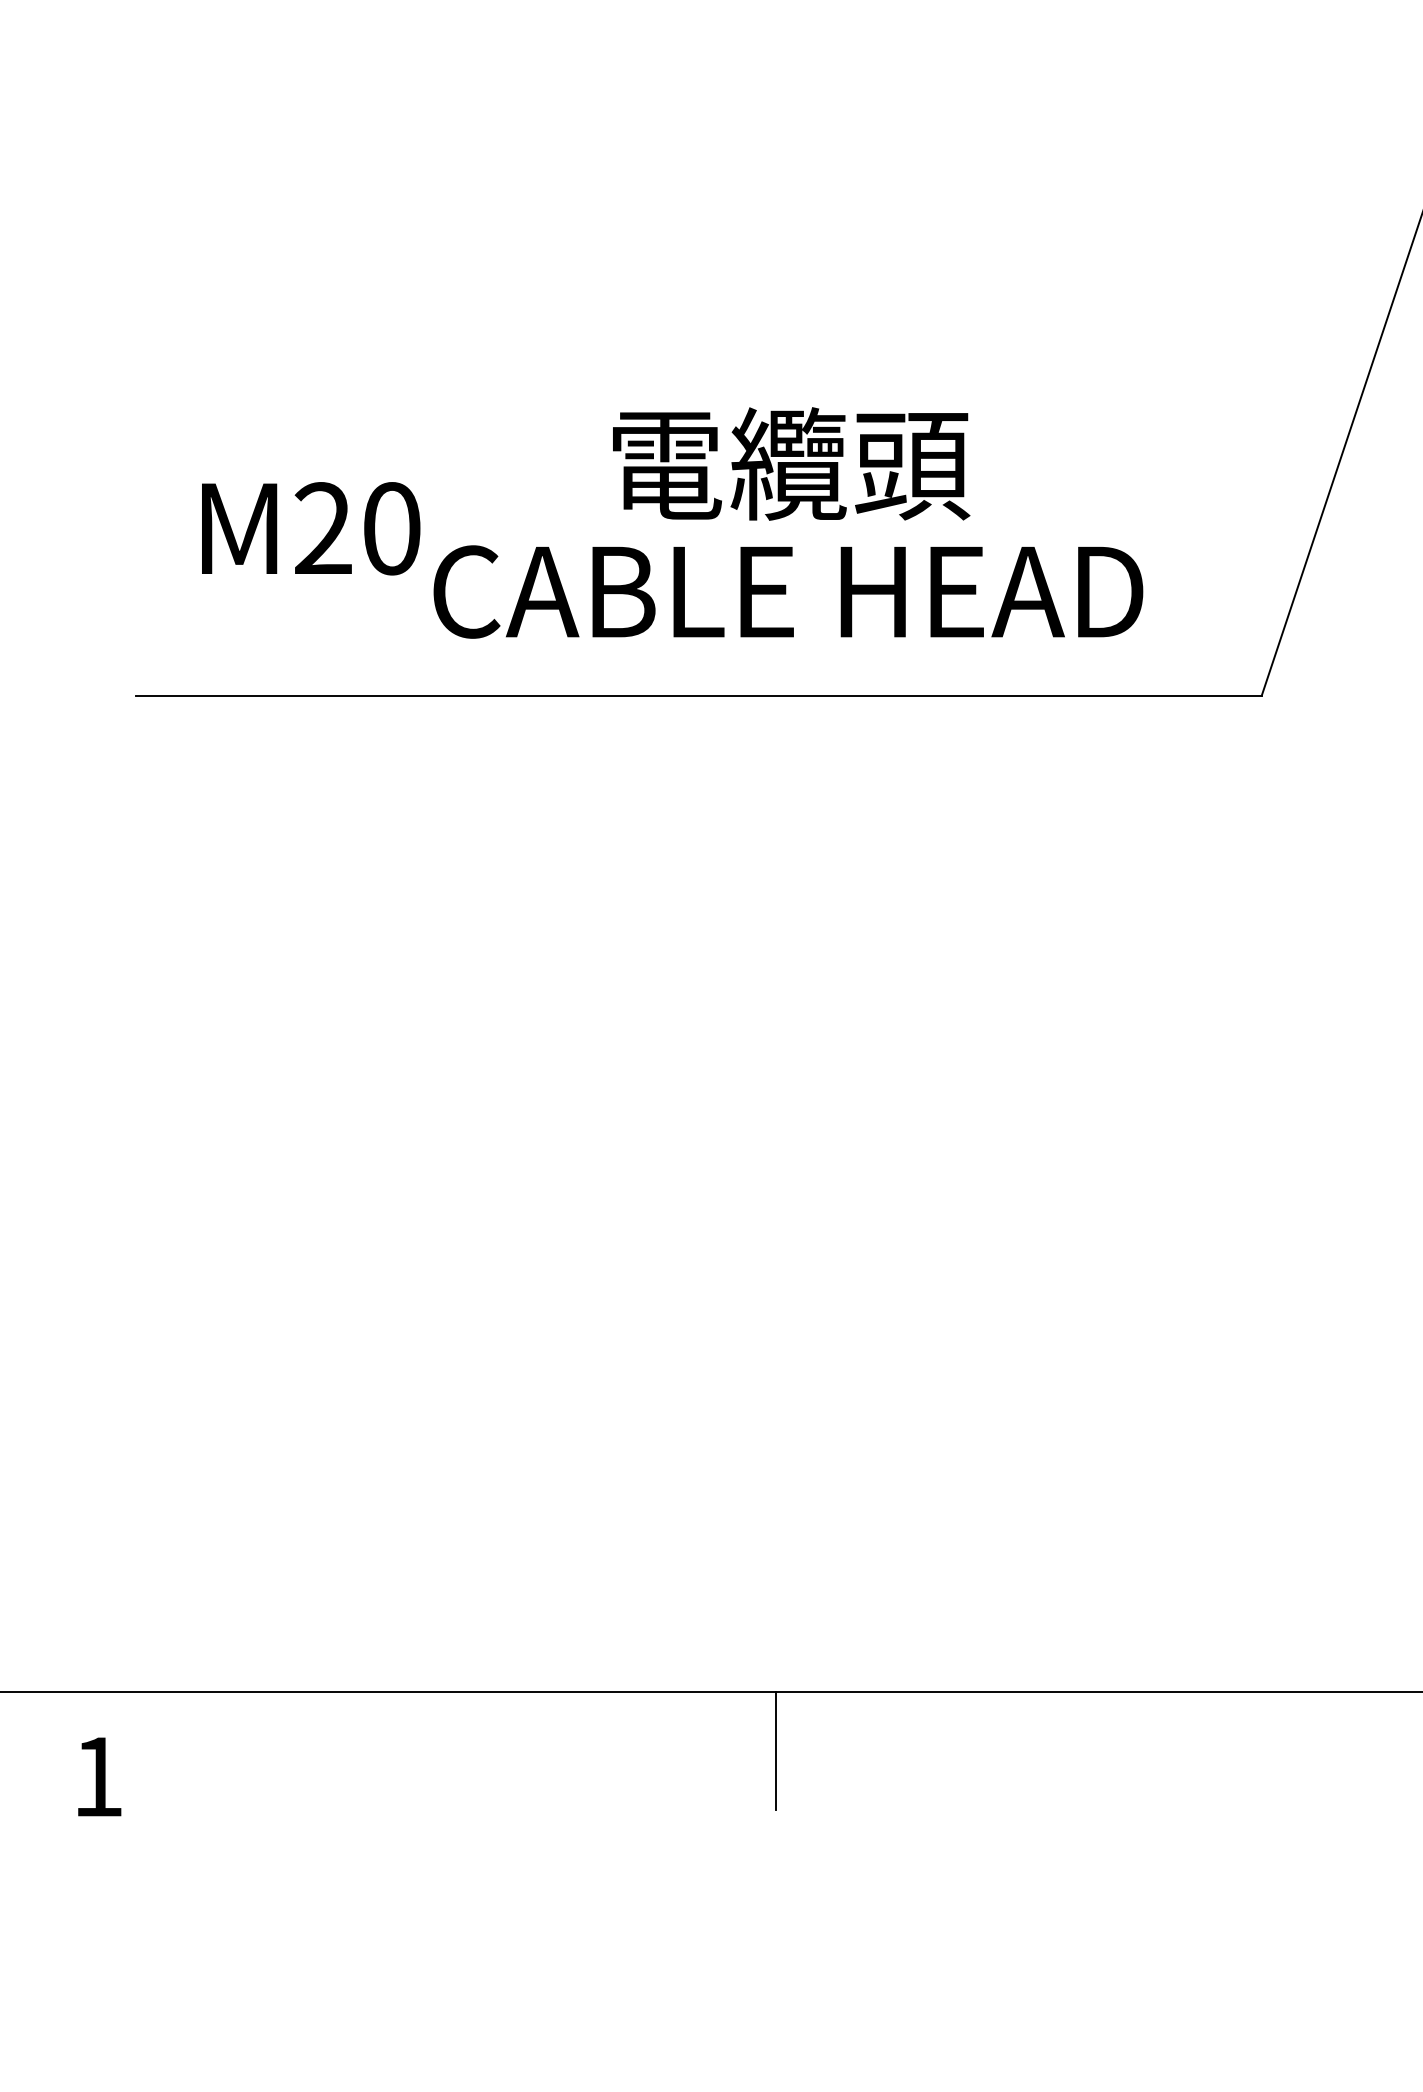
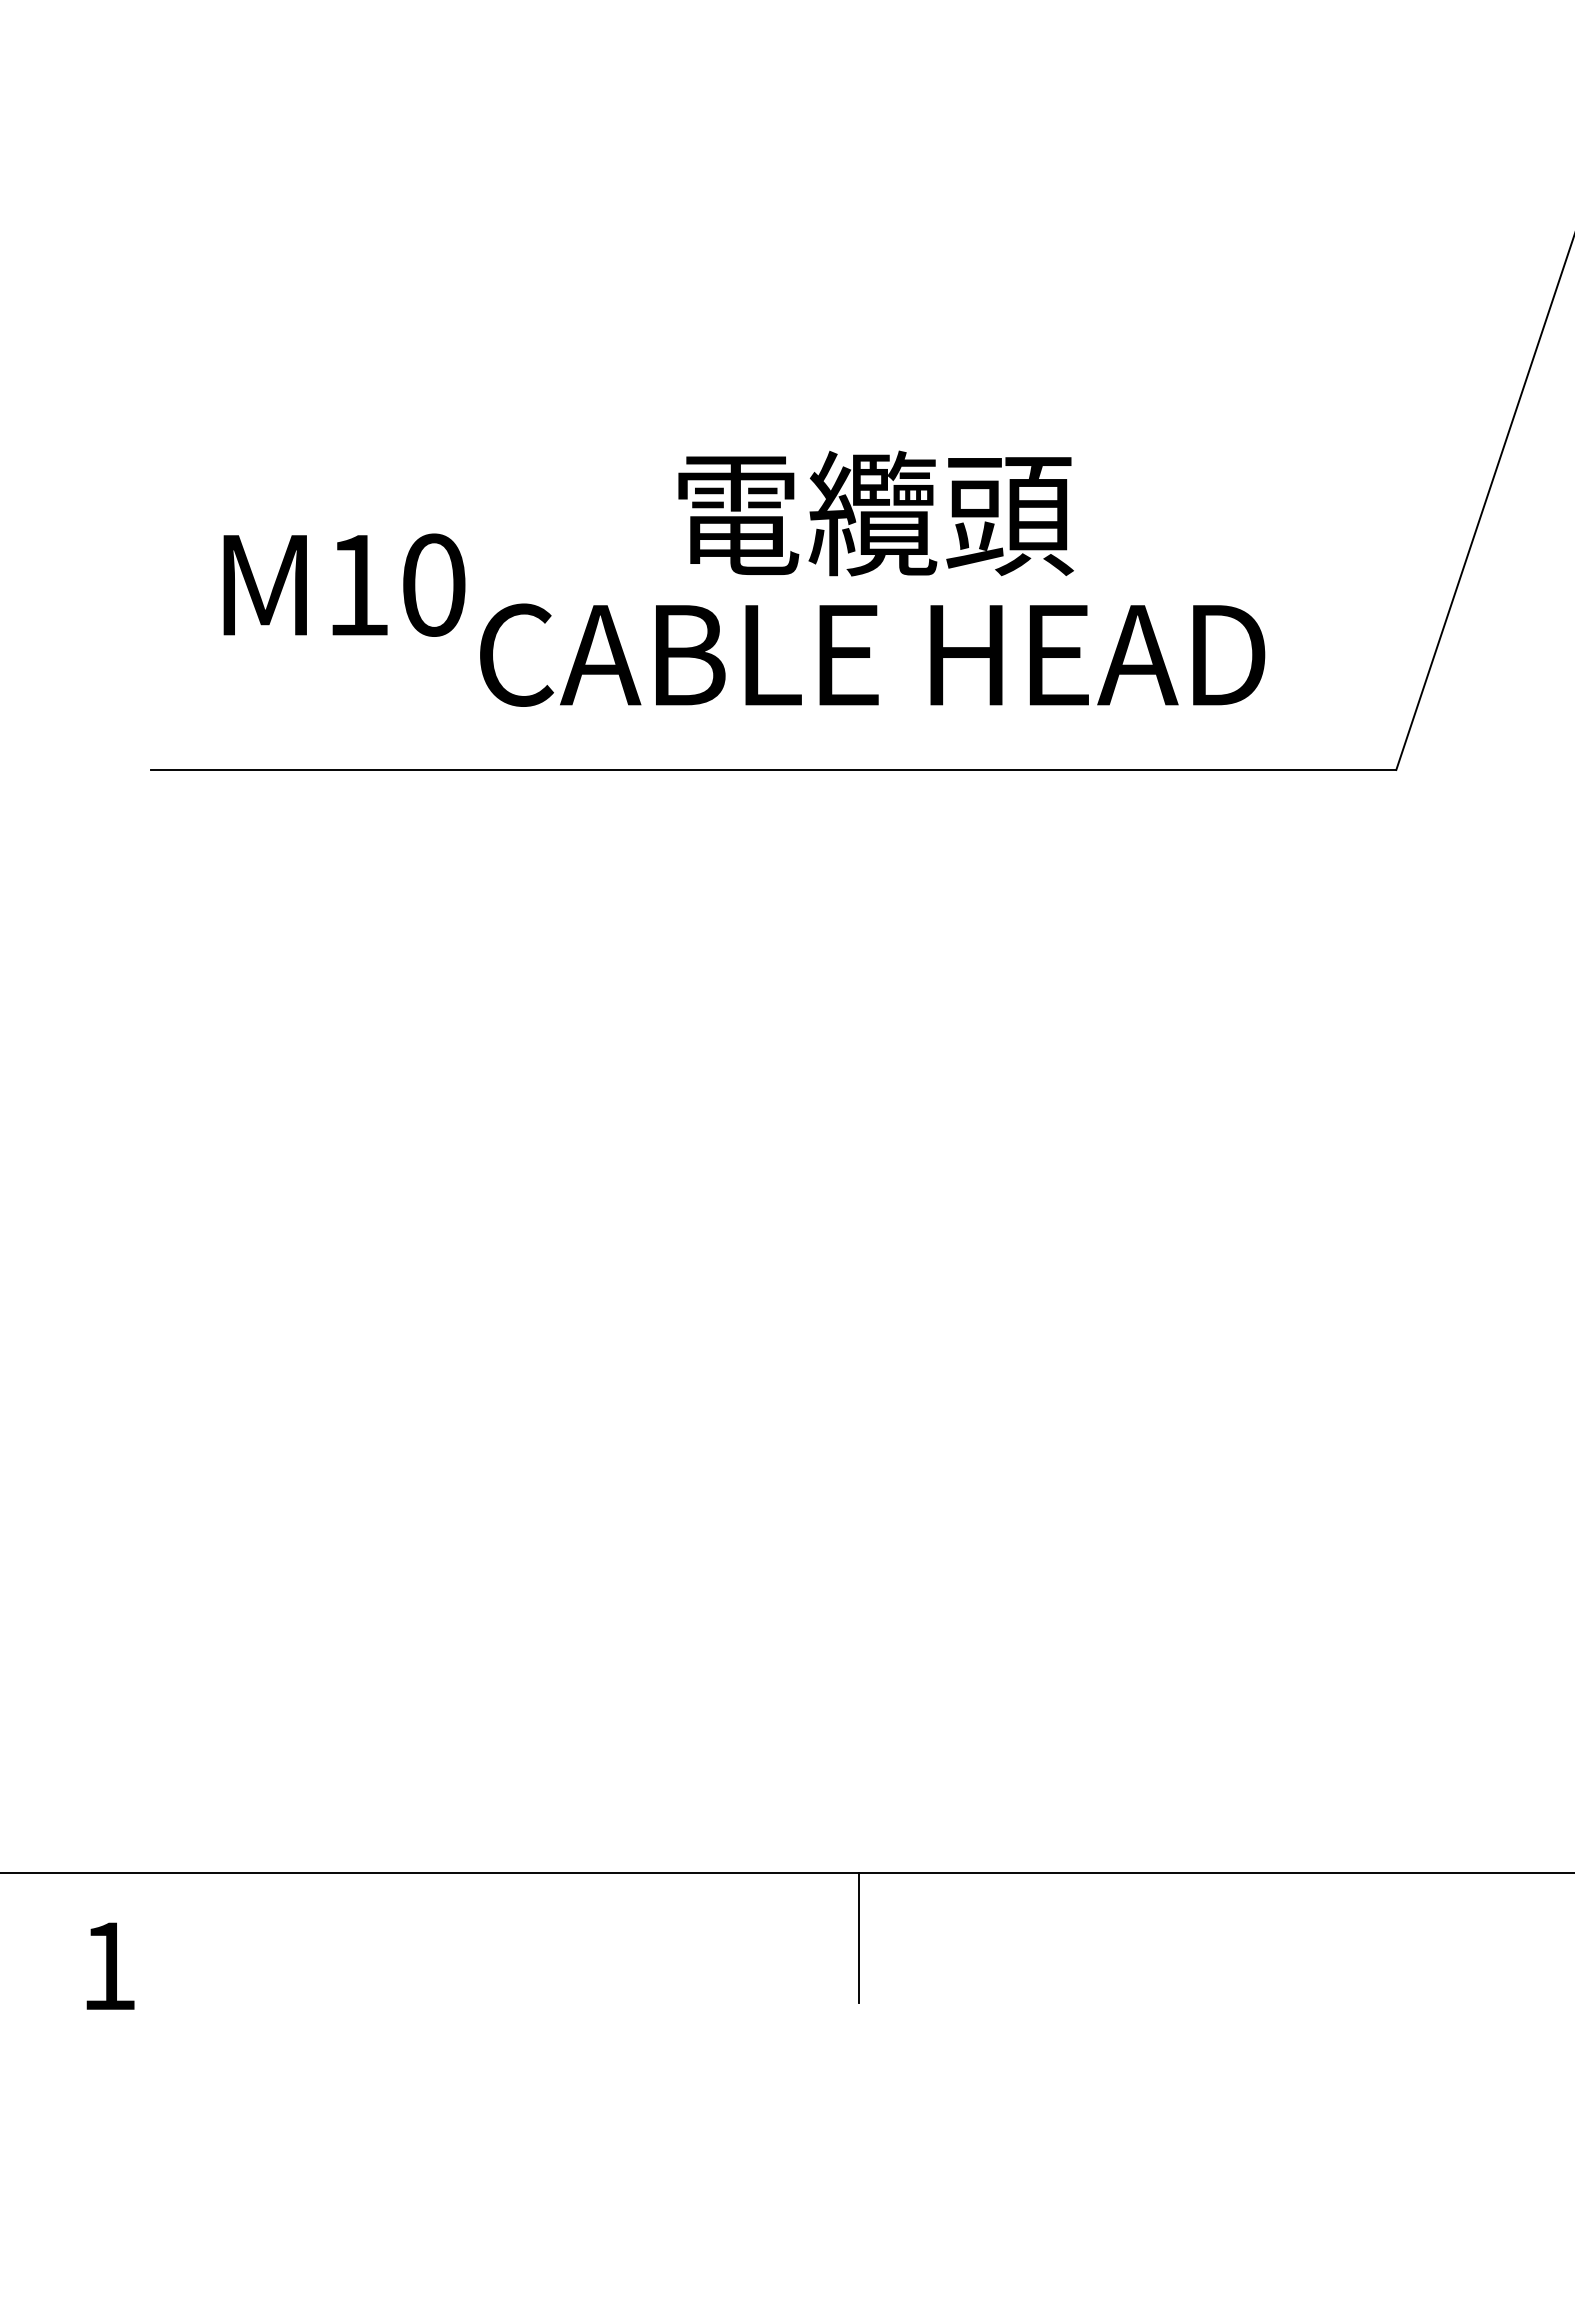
text: (322, 528) -> (357, 584), M20 -> M10

